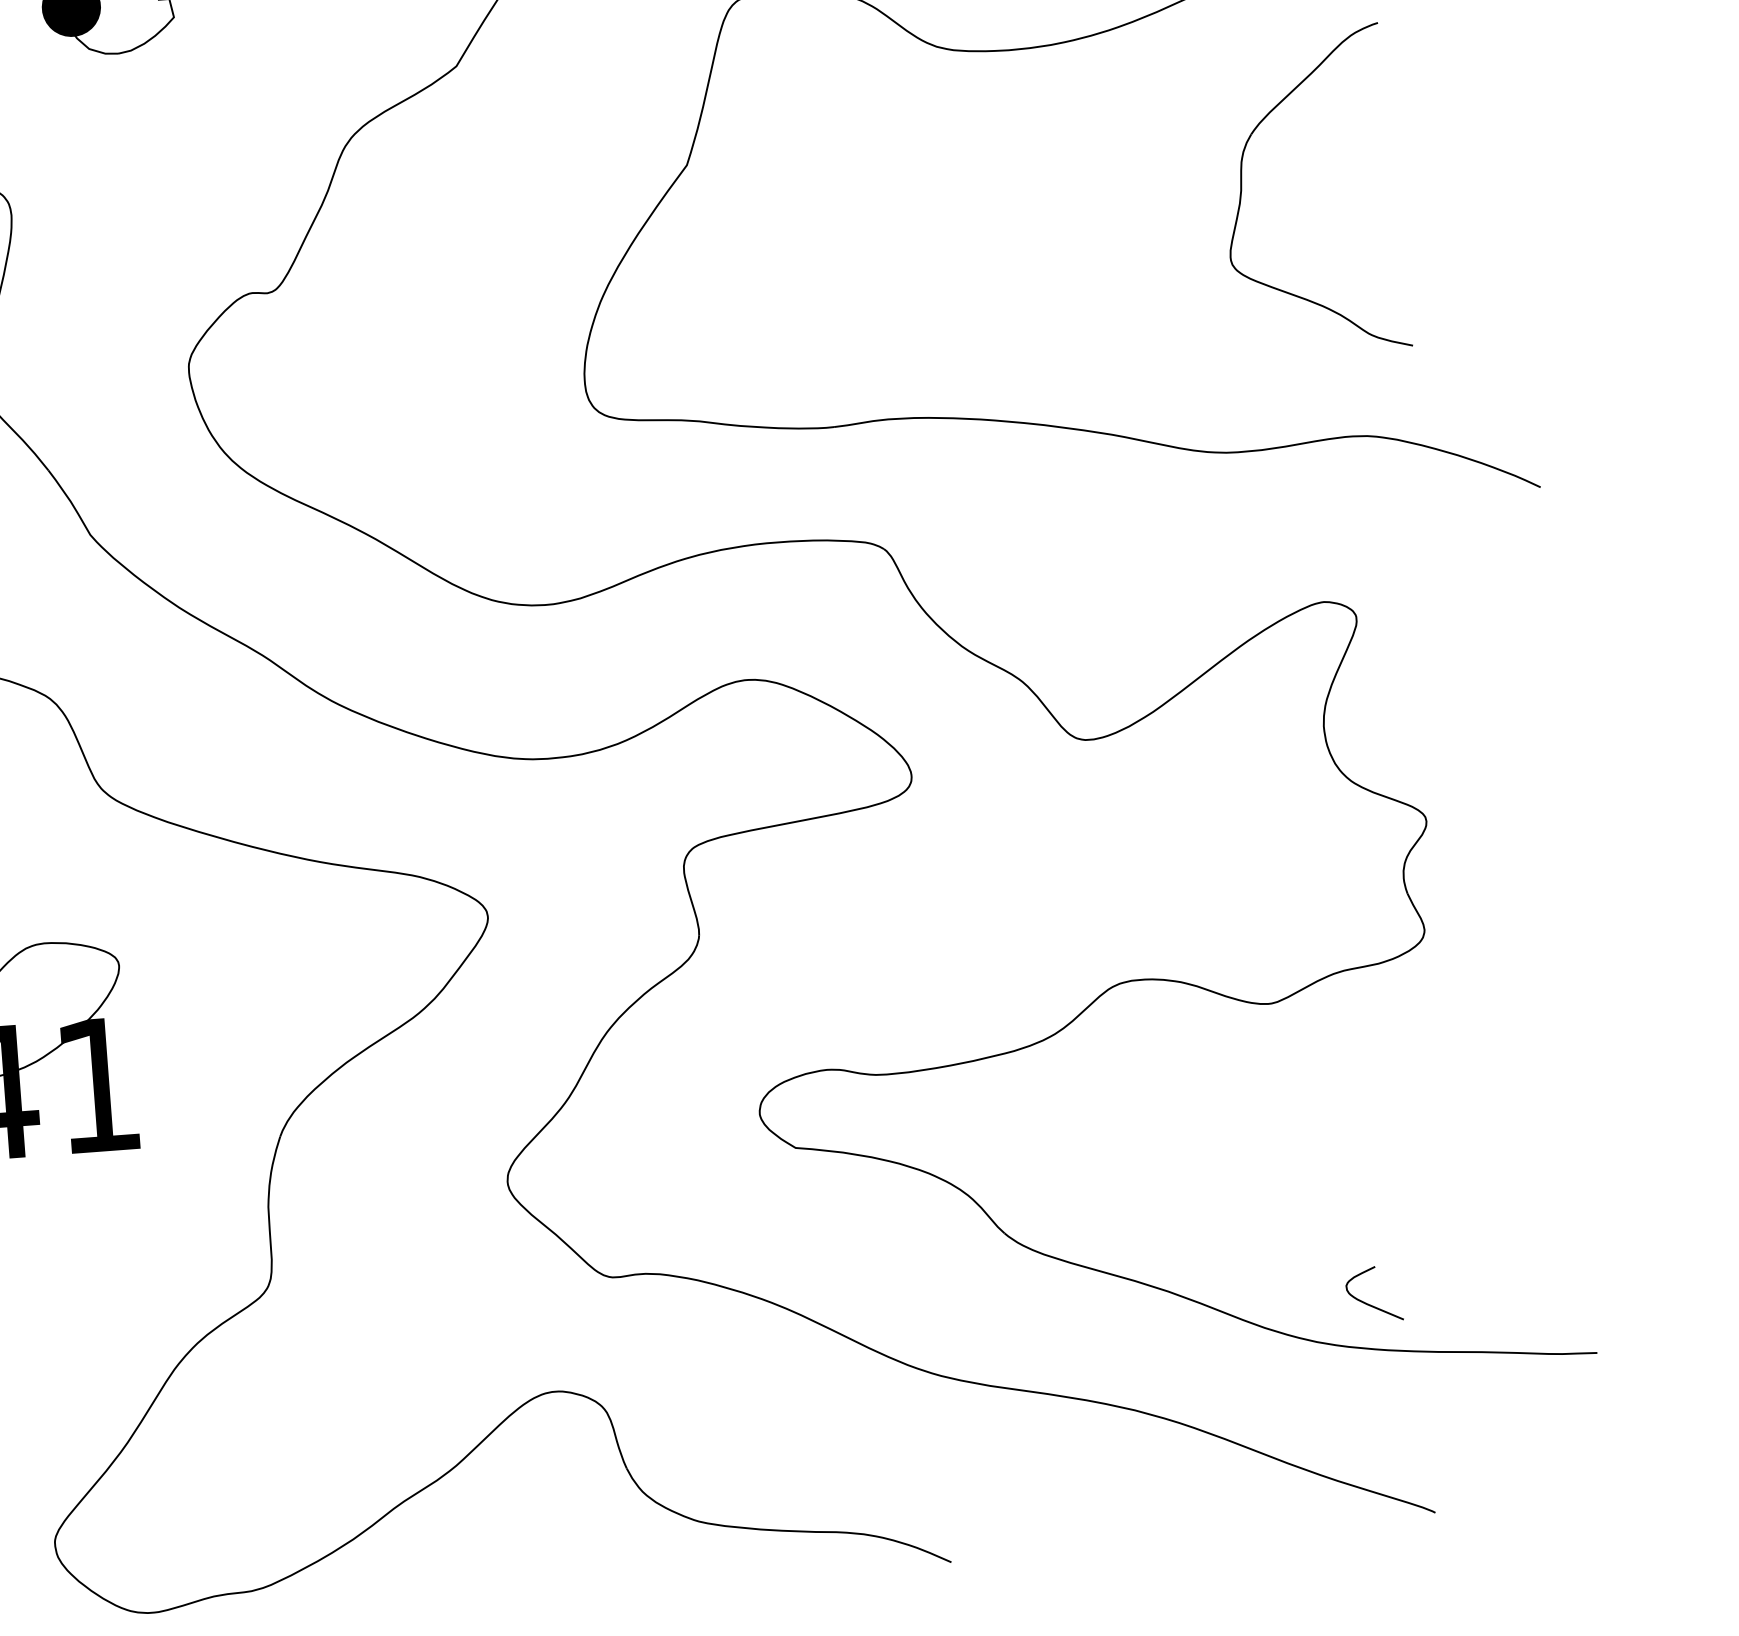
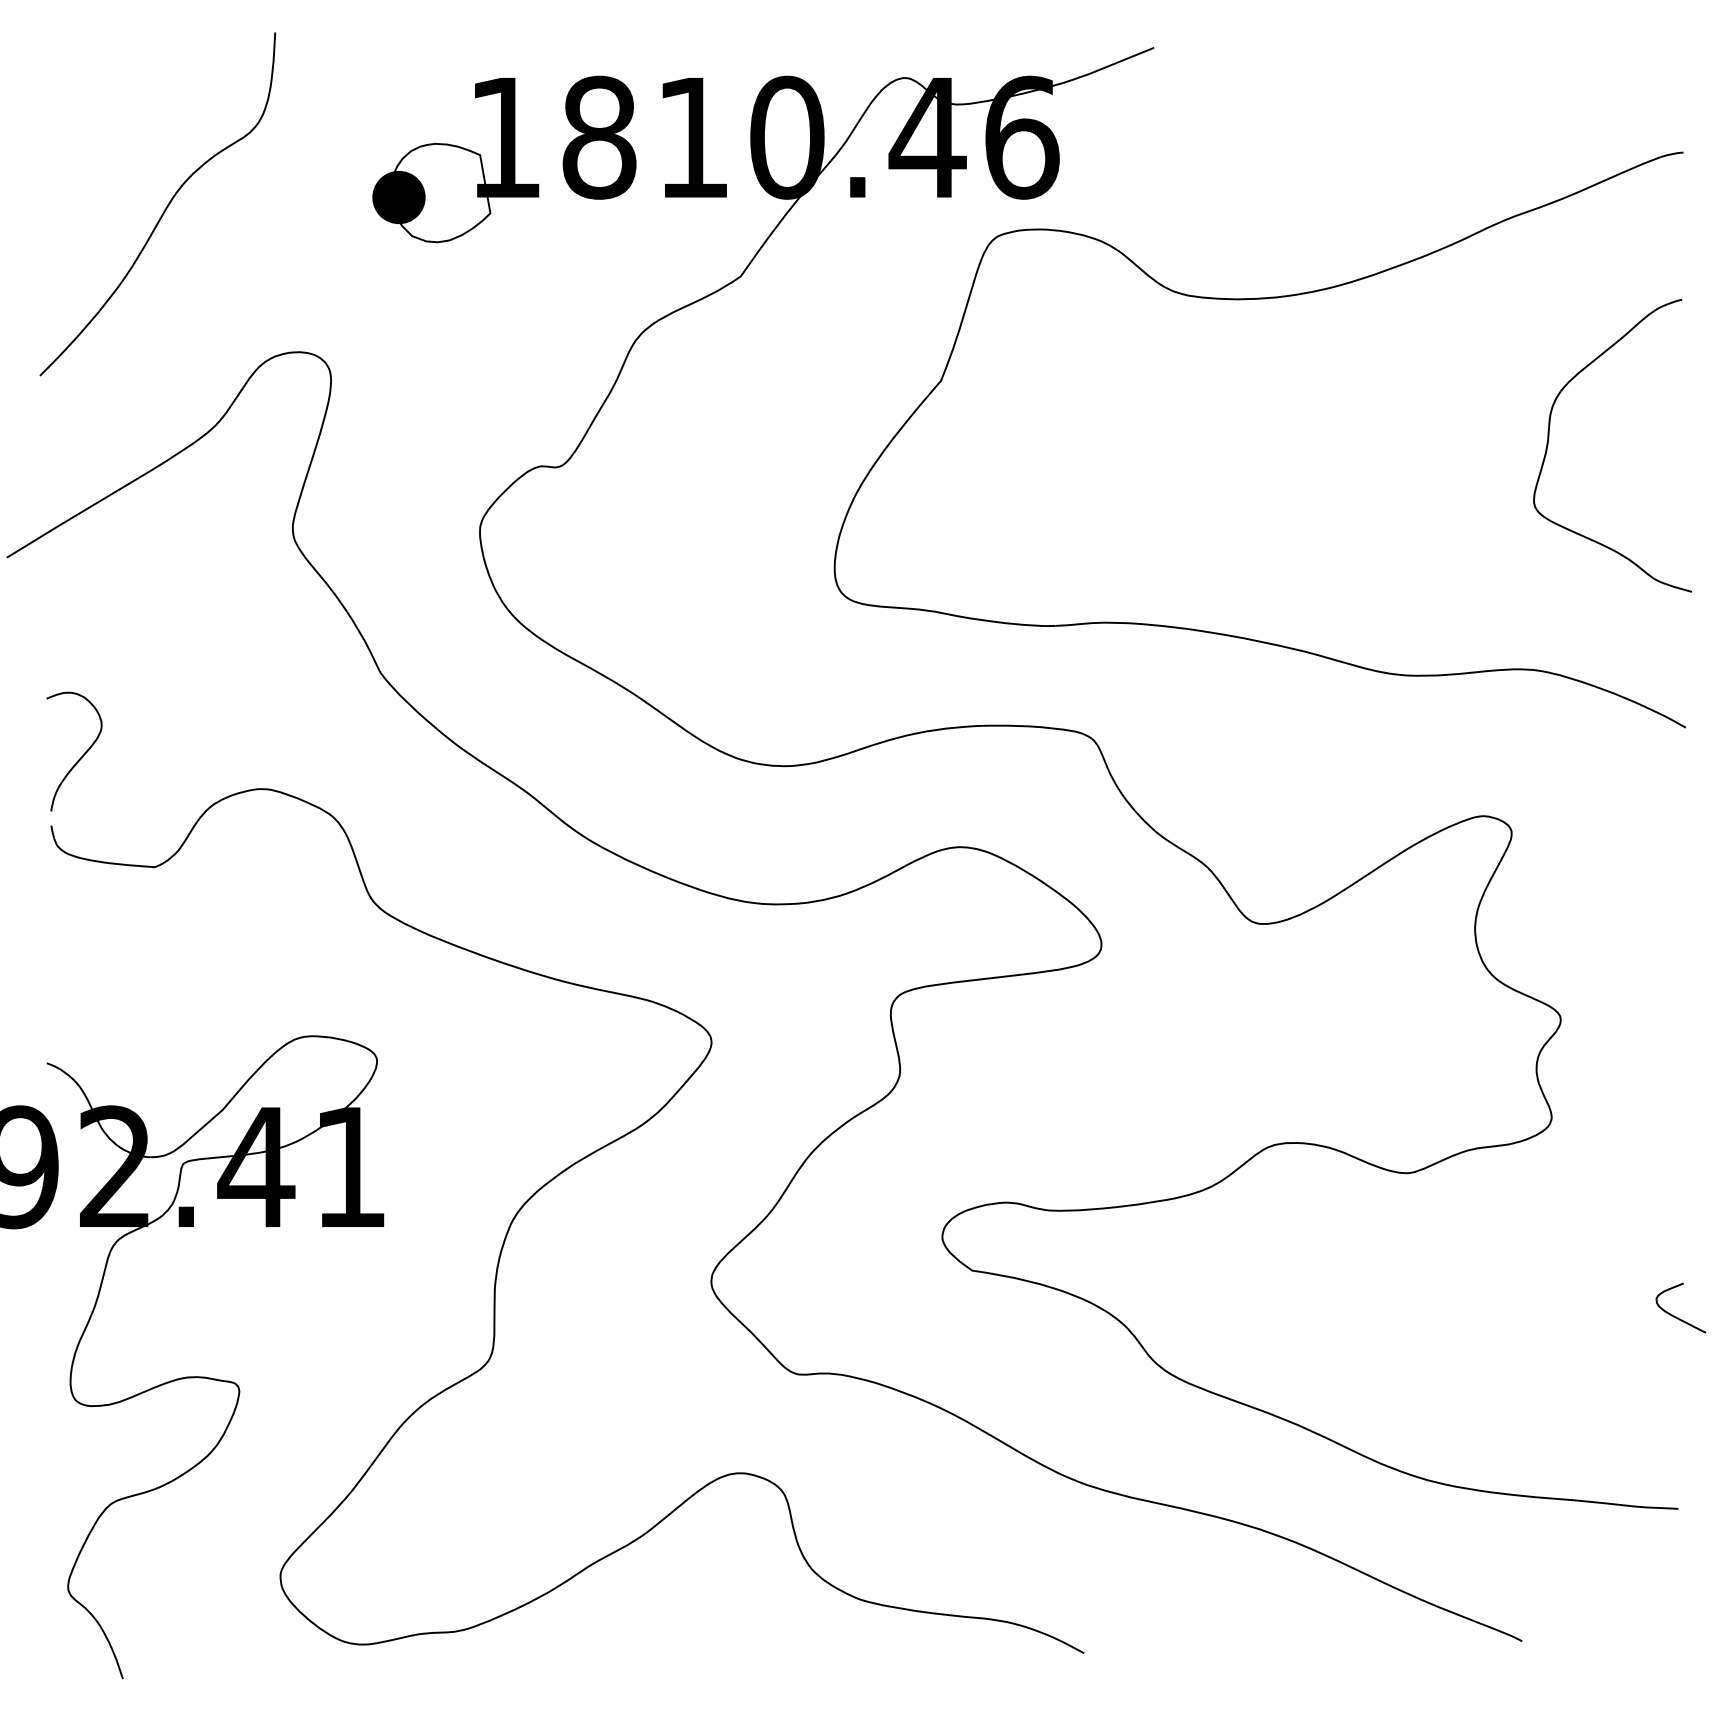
part: (1242, 187) -> (1549, 438), moved
curve: (1369, 1303) -> (1676, 1316), moved

